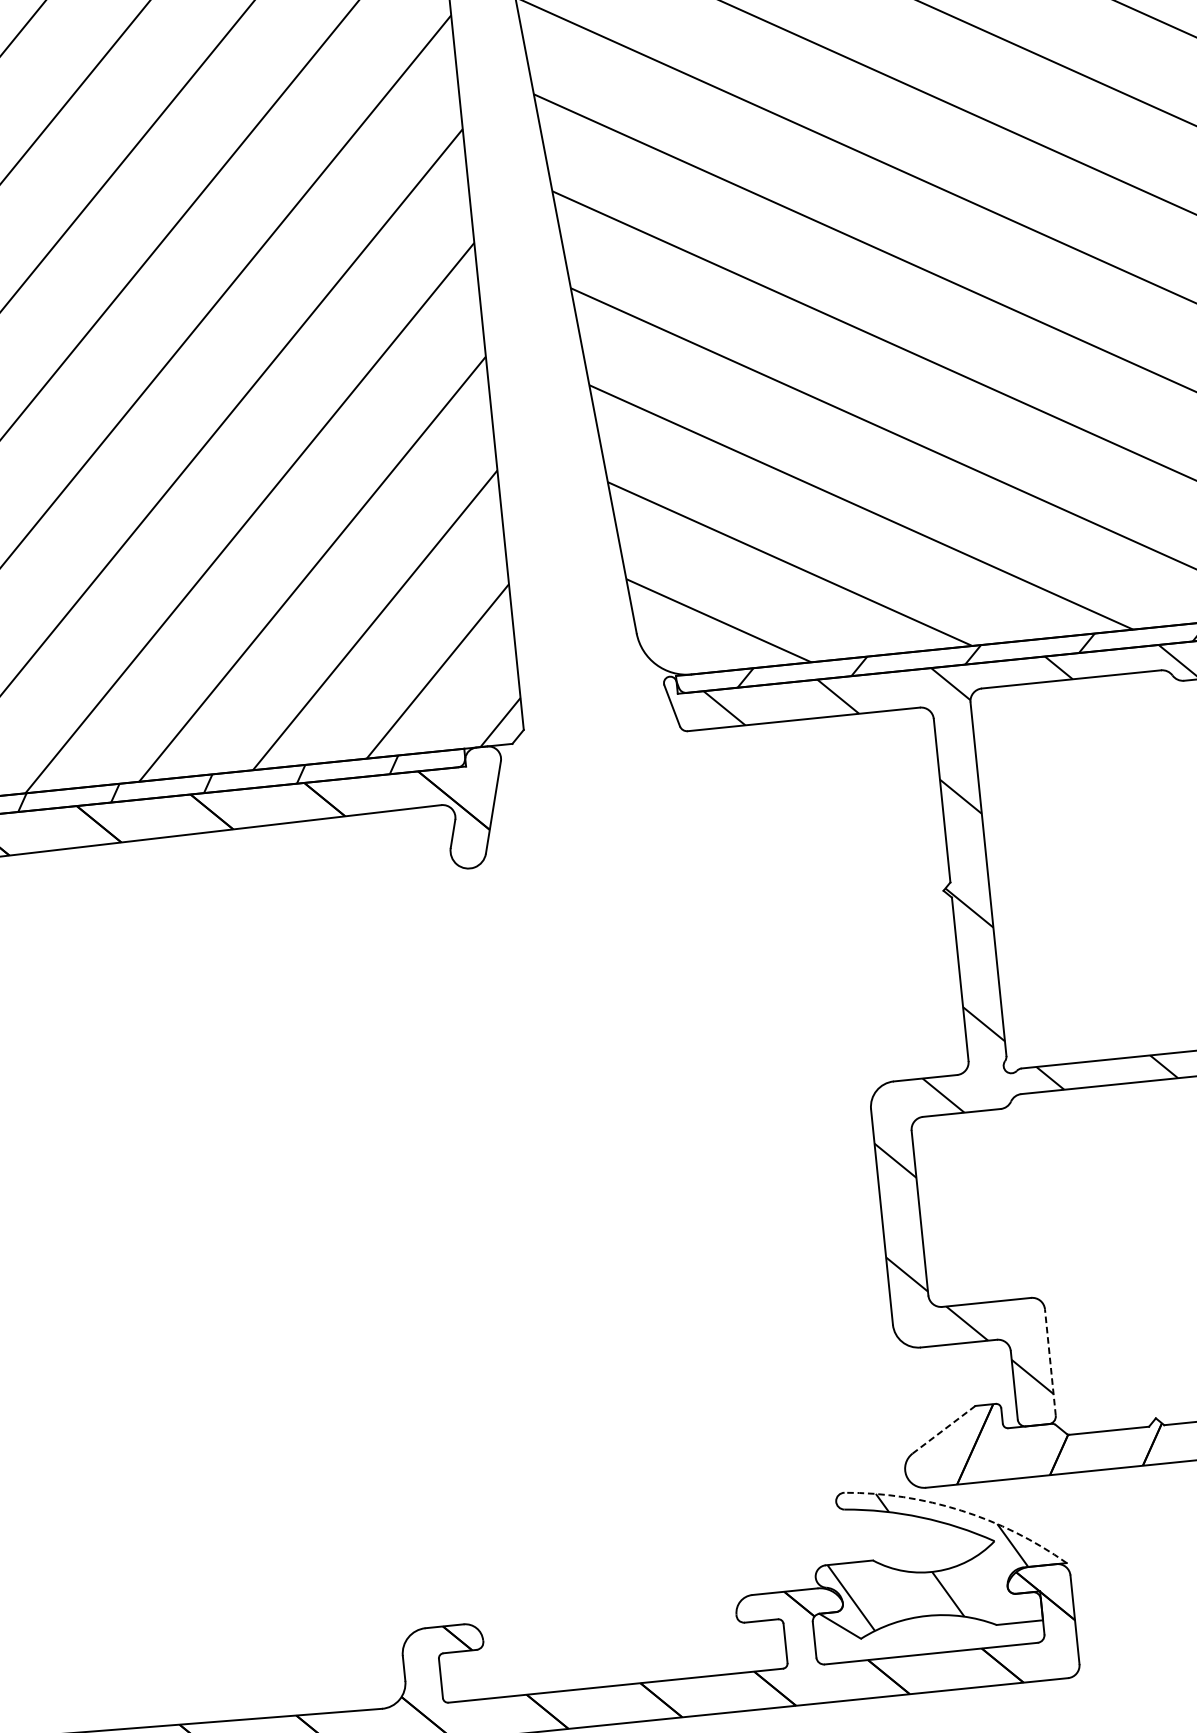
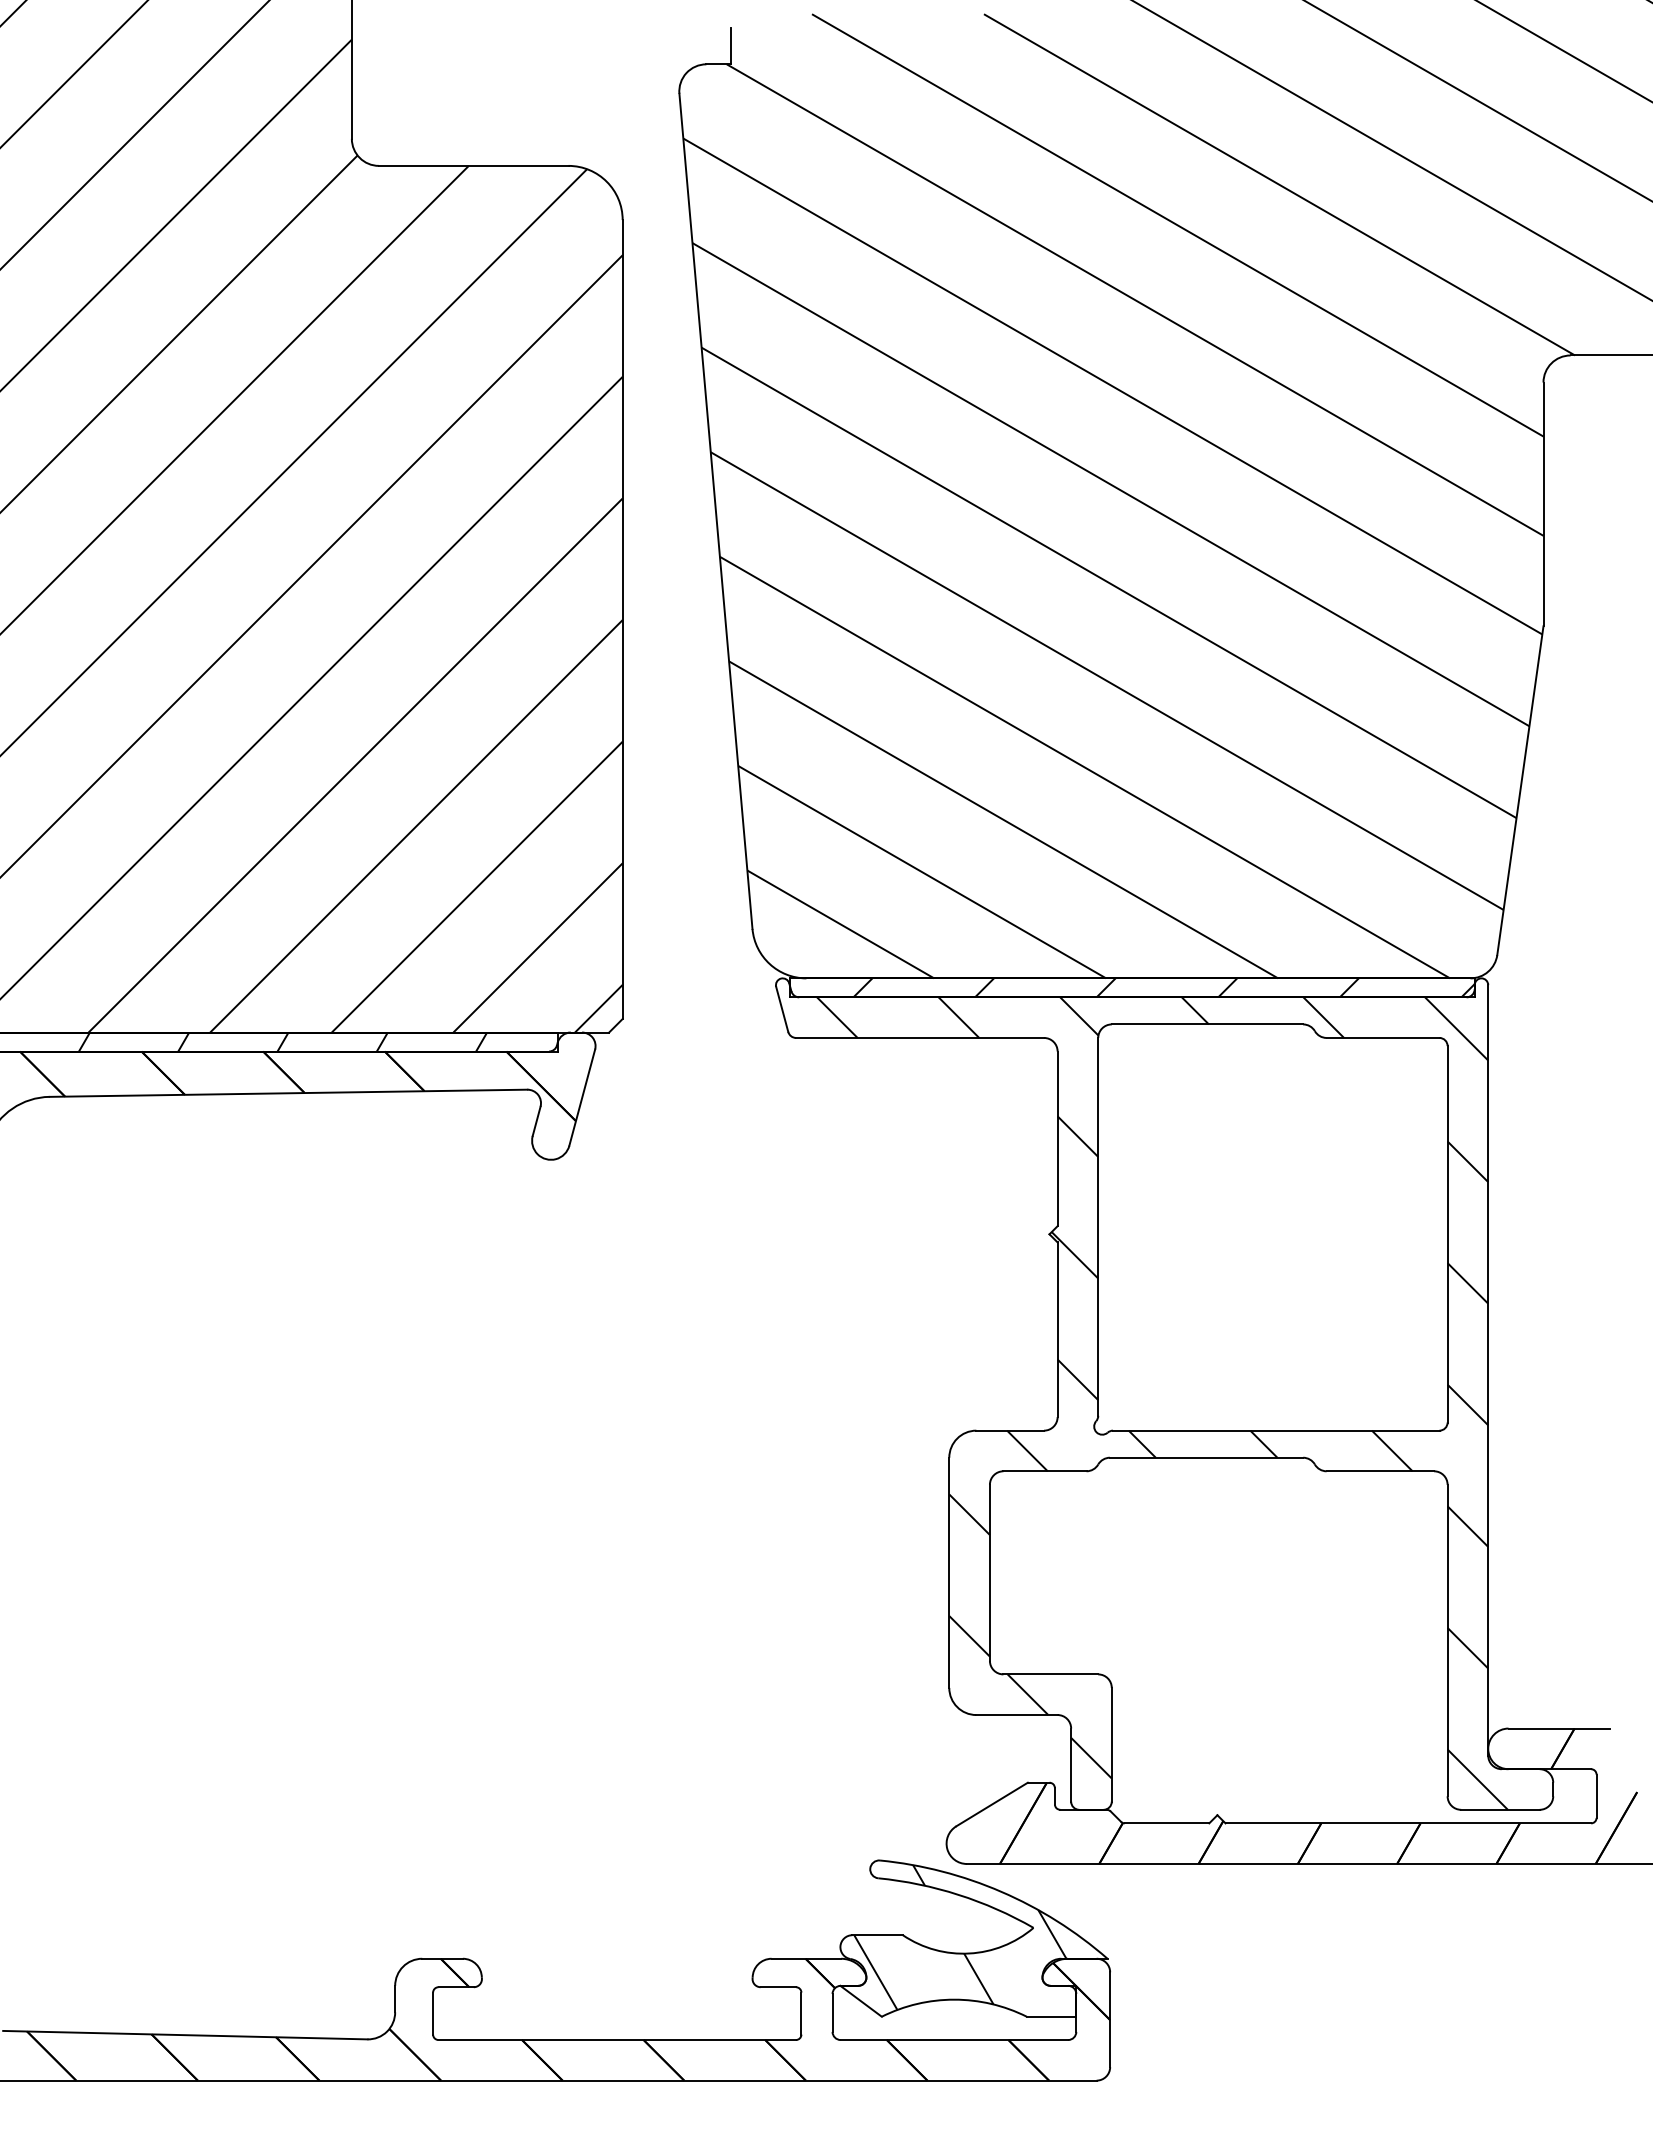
line: (1050, 1362) -> (1111, 1744), dashed -> solid
line: (944, 1429) -> (992, 1804), dashed -> solid
arc: (961, 1510) -> (1001, 1891), dashed -> solid

